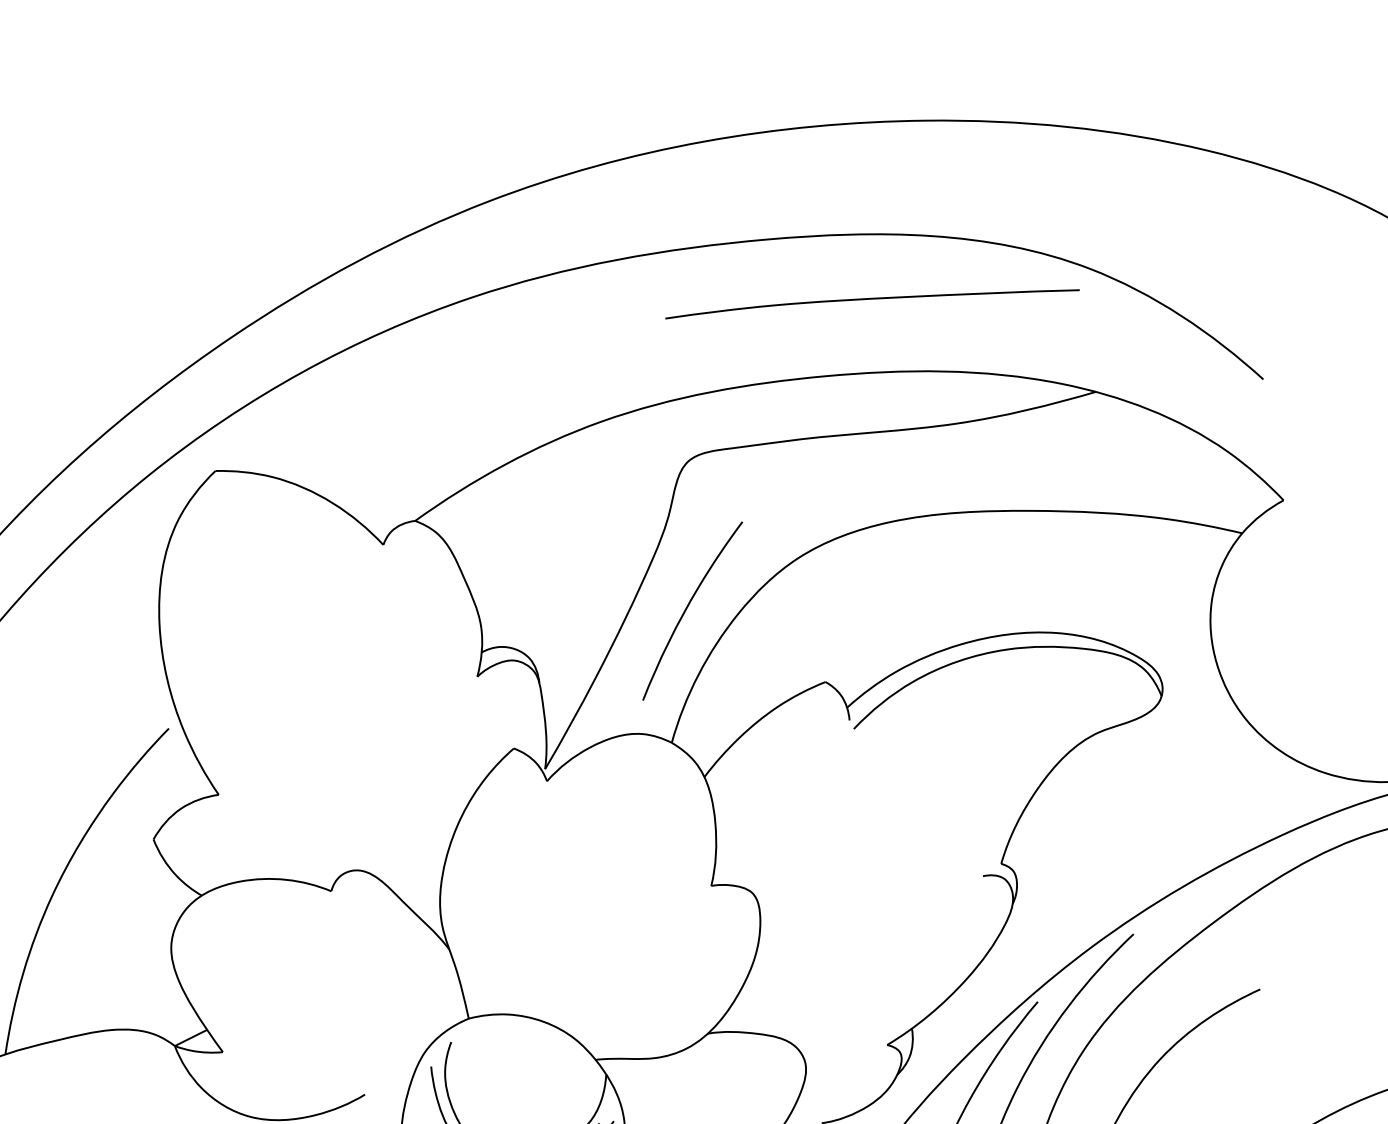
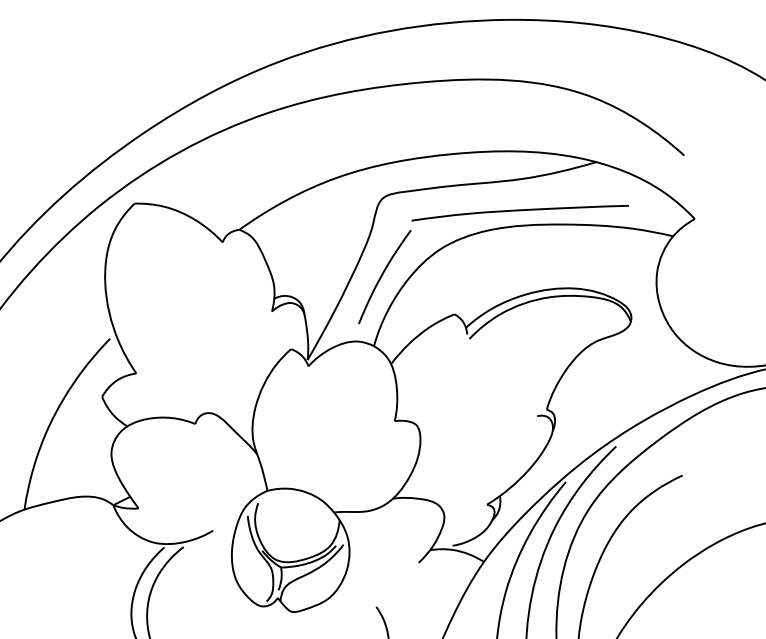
curve: (871, 301) -> (519, 211), moved

